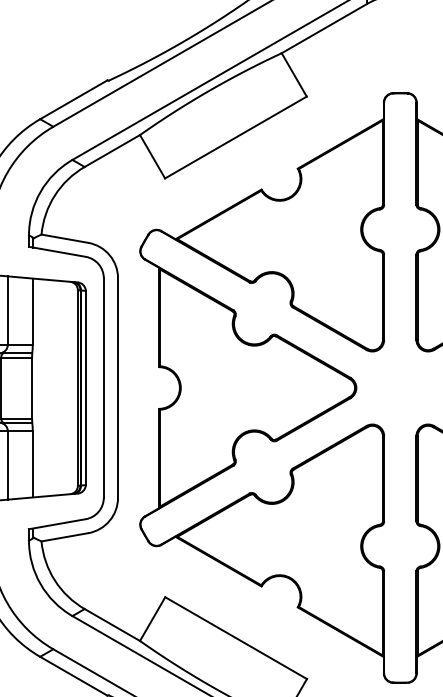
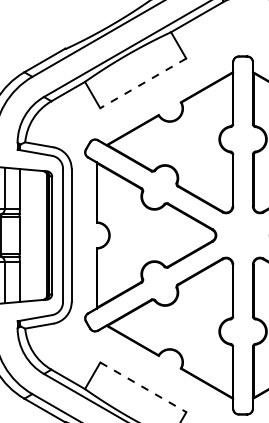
line: (236, 137) -> (143, 83), solid -> dashed
line: (236, 638) -> (143, 387), solid -> dashed

